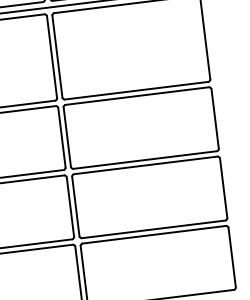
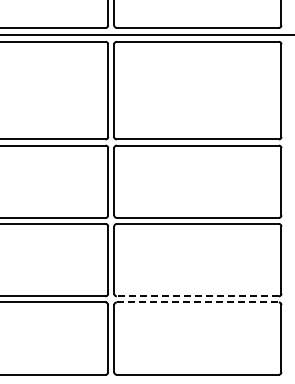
line: (153, 229) -> (197, 296), solid -> dashed
line: (154, 234) -> (198, 302), solid -> dashed

